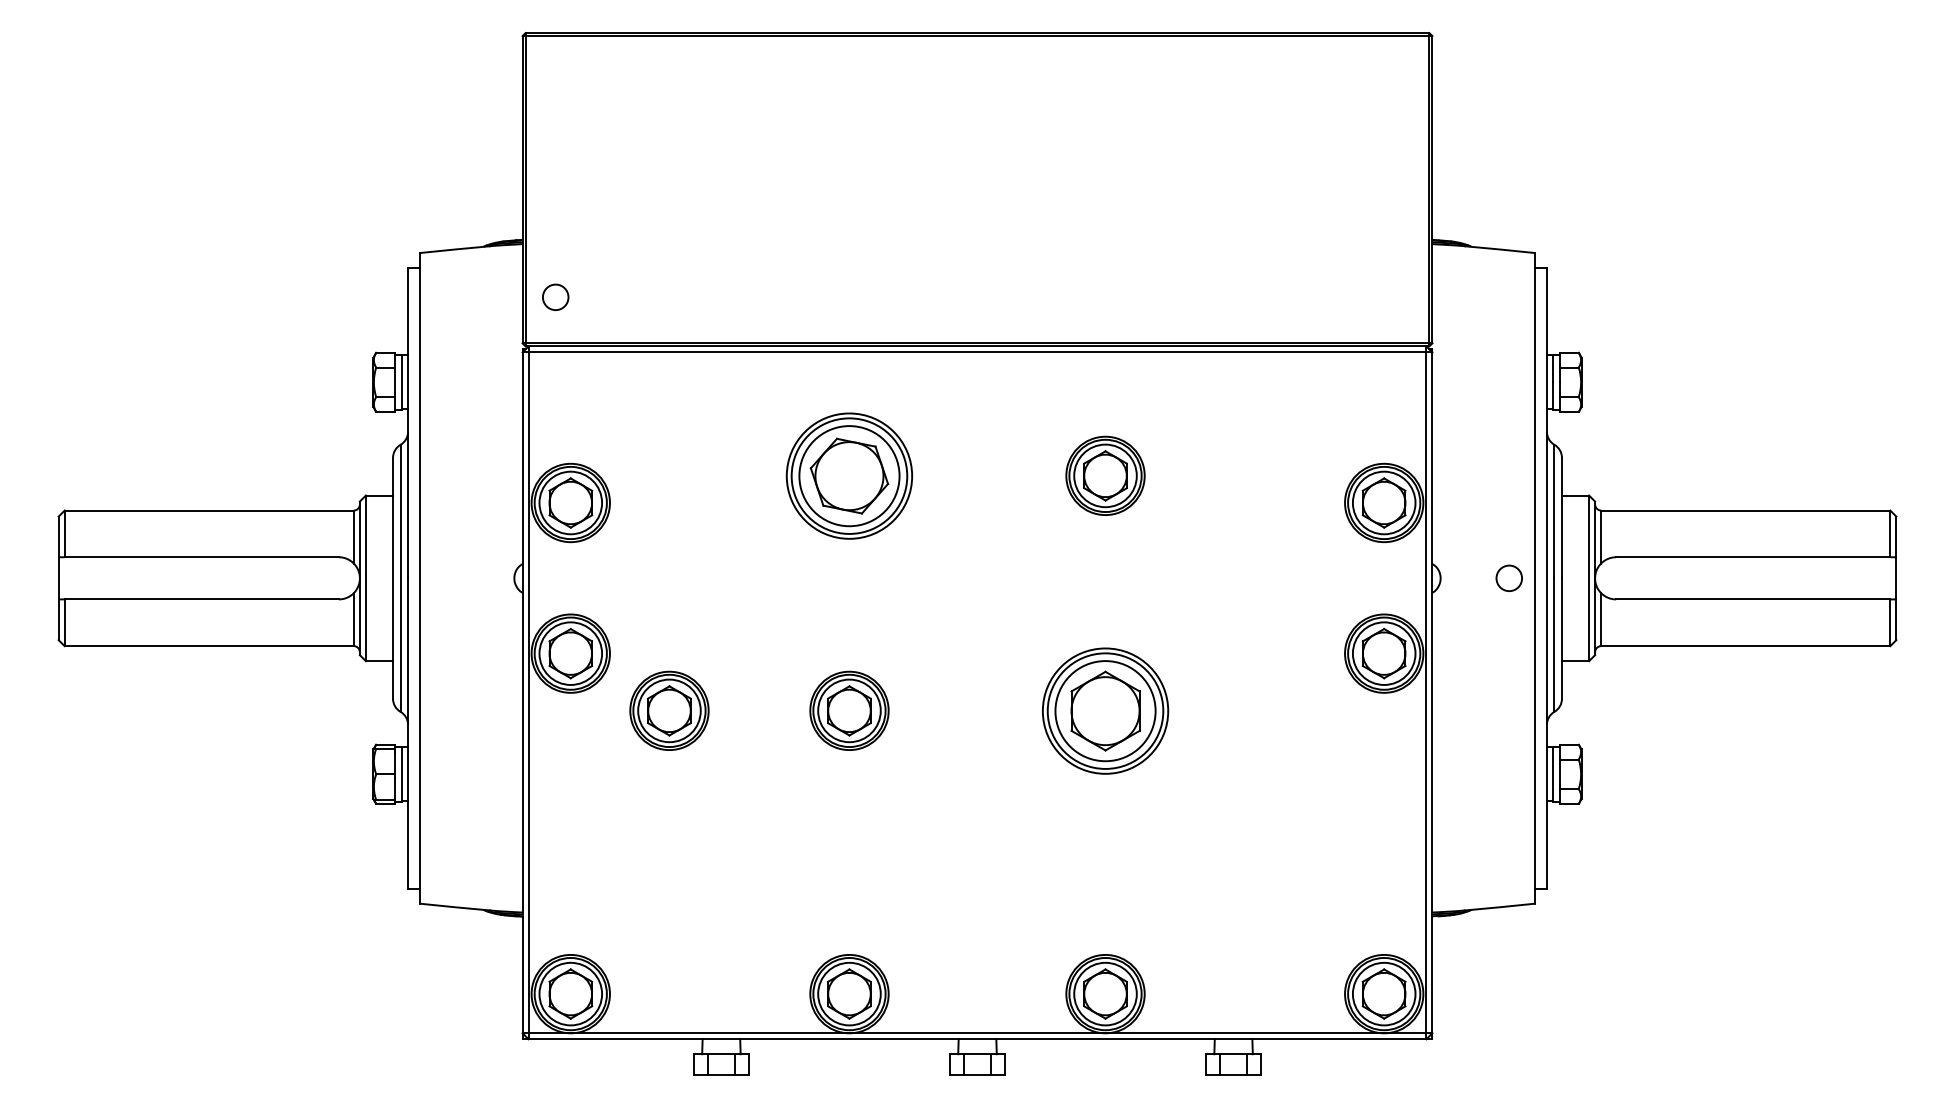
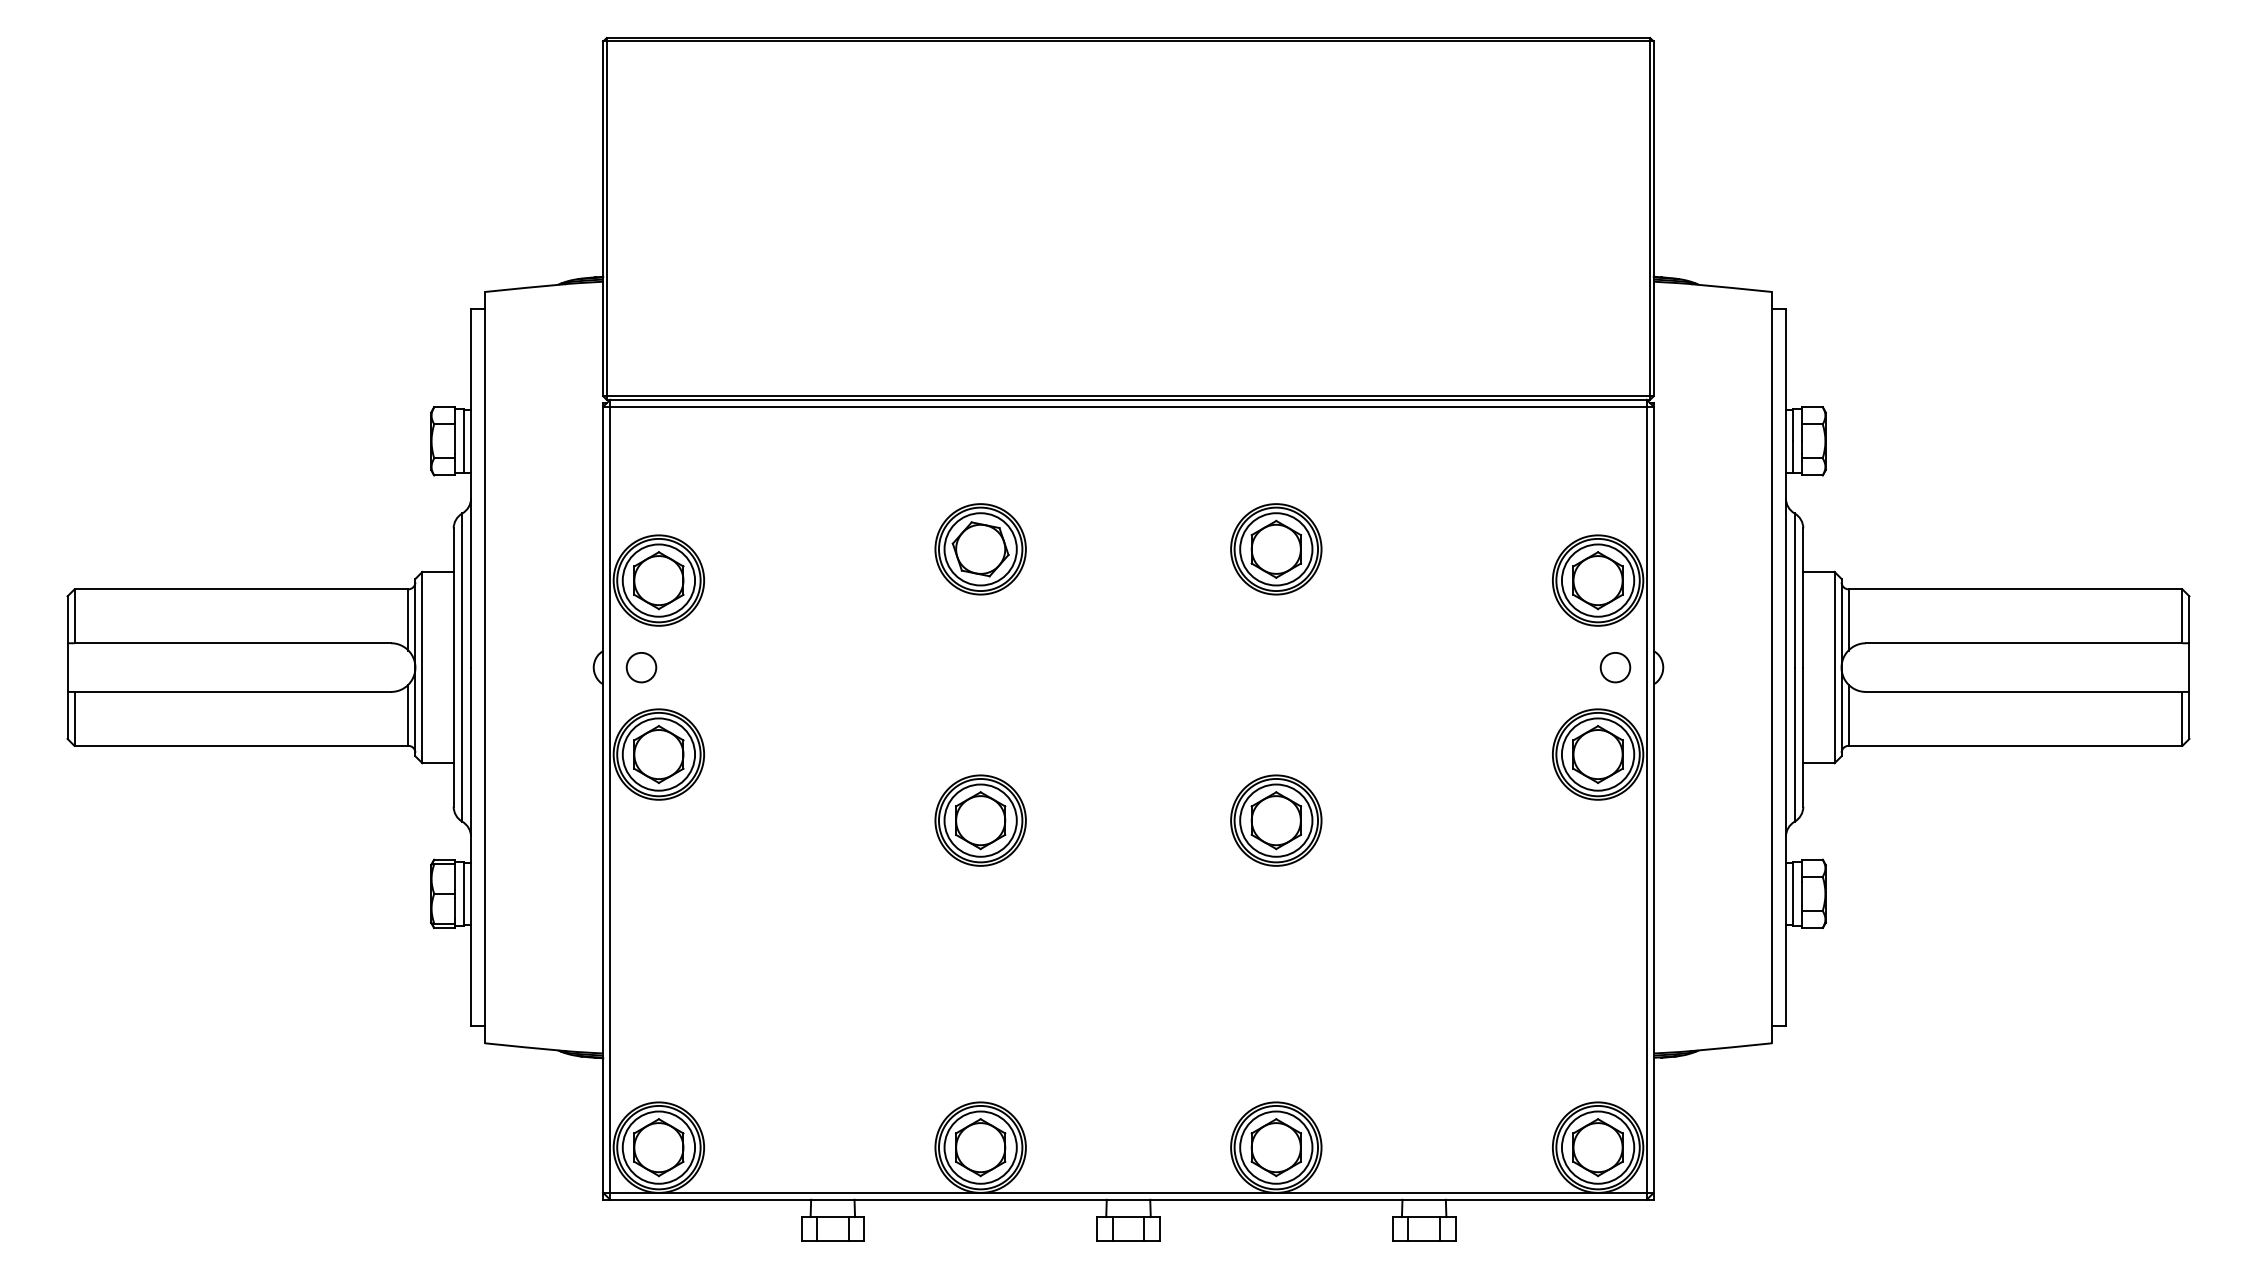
circle: (555, 296) -> (641, 666), moved
part: (849, 475) -> (980, 548), size x0.62
circle: (1508, 577) -> (1614, 666), moved
part: (669, 710) -> (772, 820), removed
part: (1105, 710) -> (1276, 820), size x0.62

